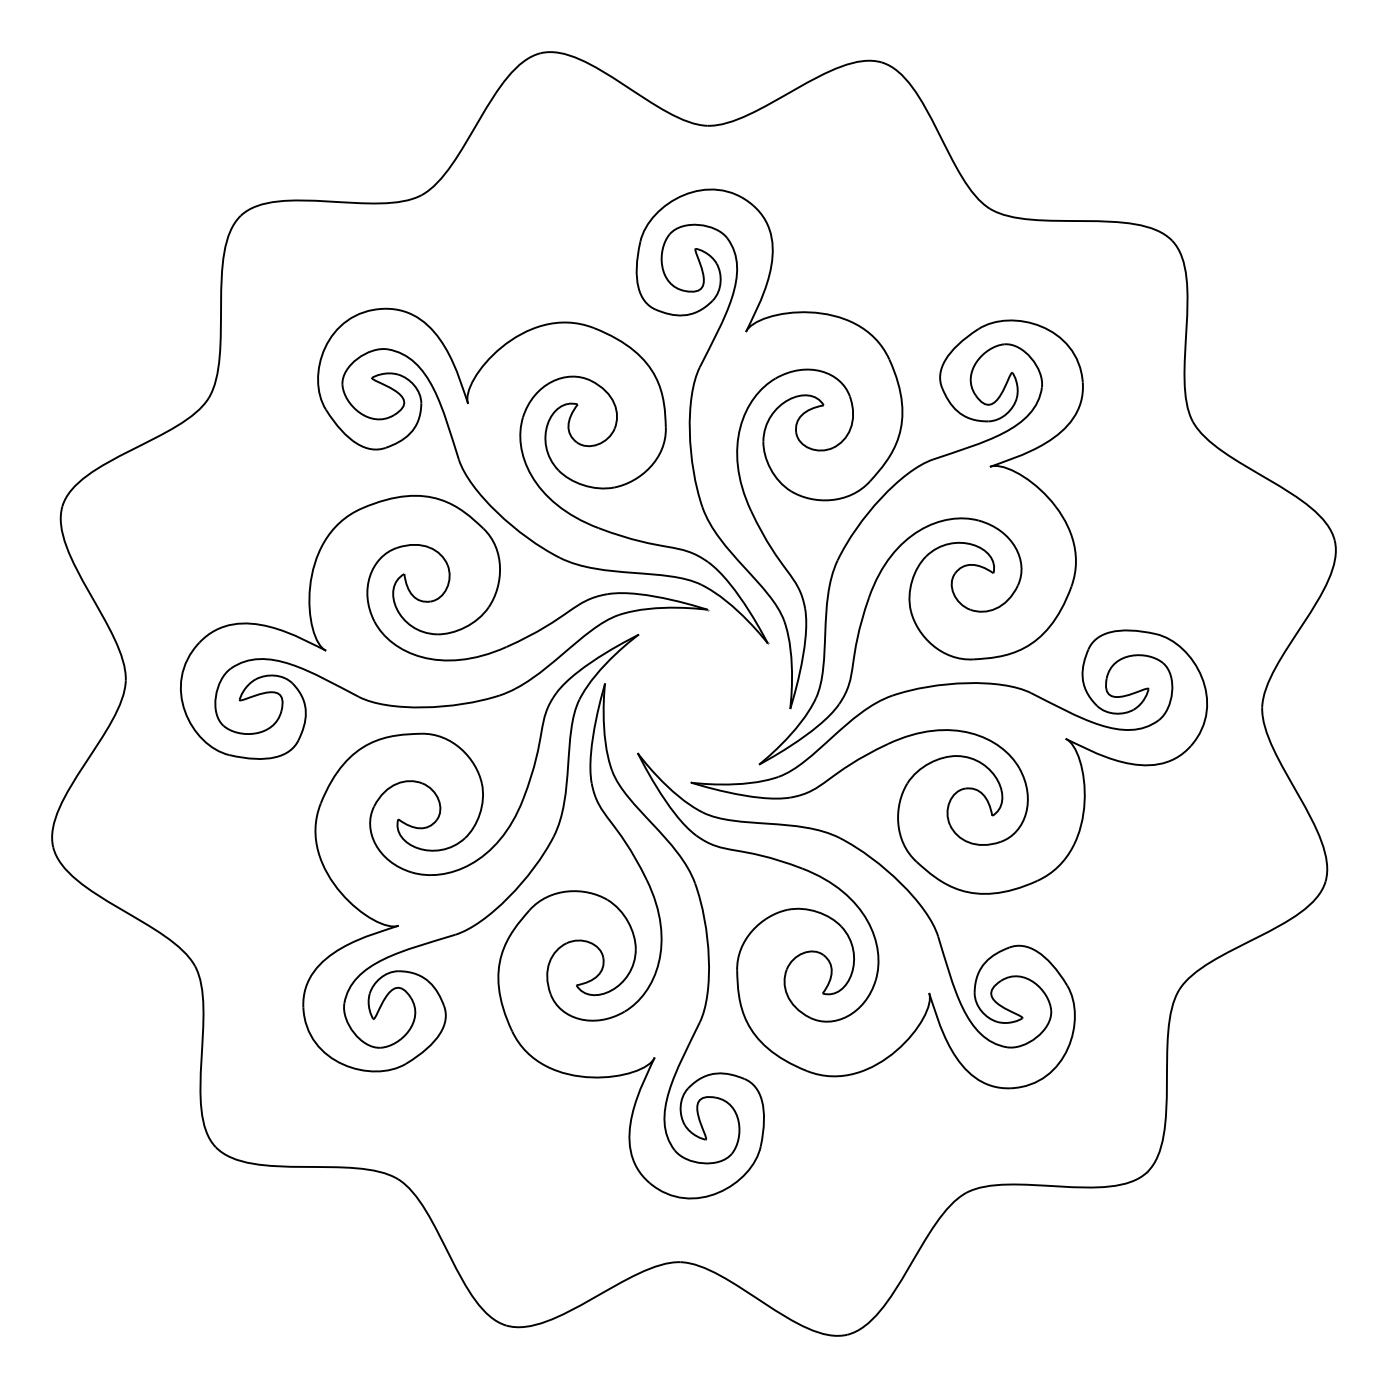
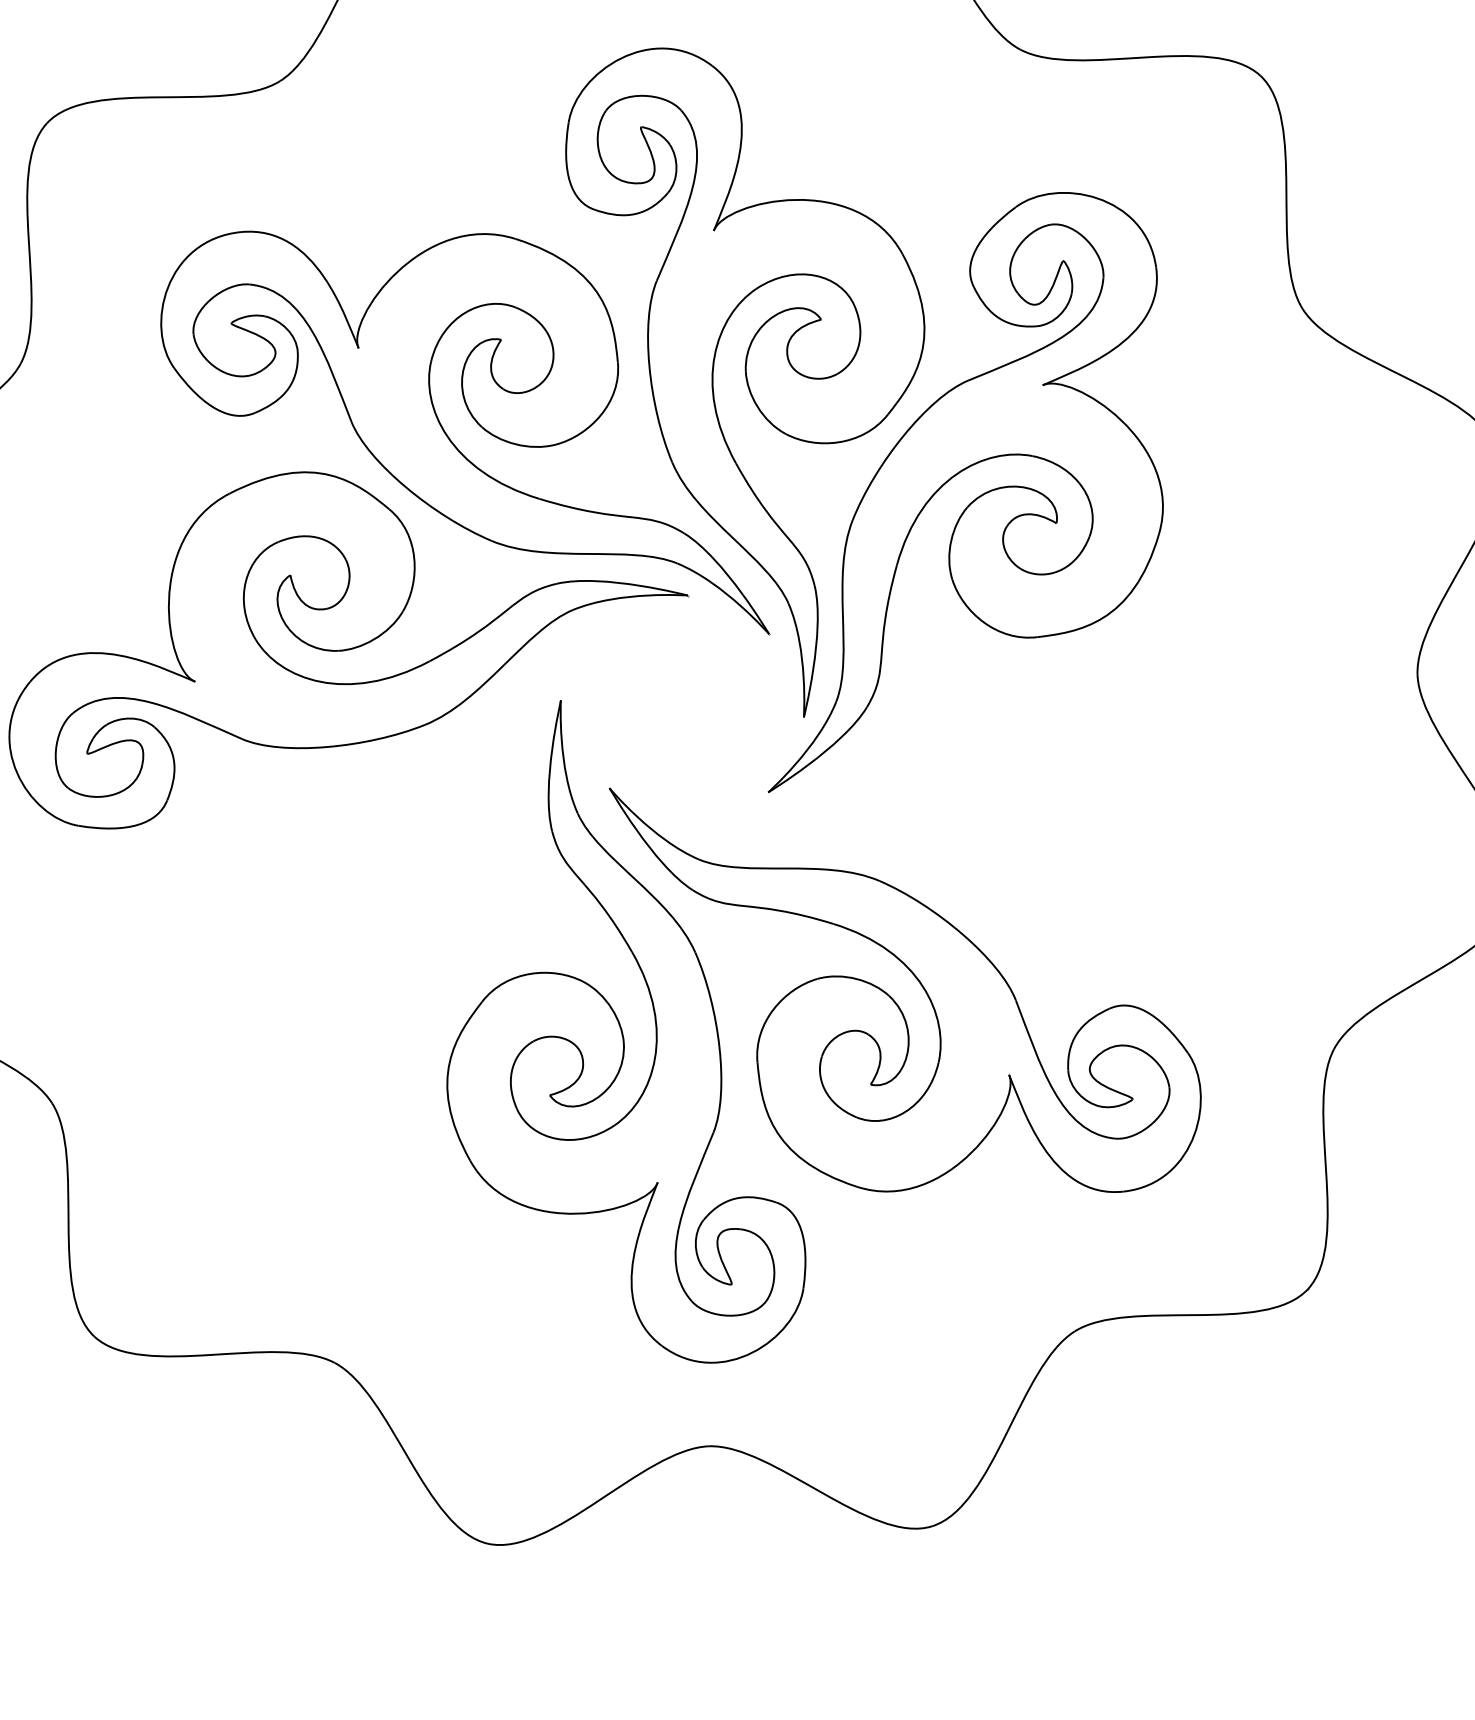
part: (948, 761) -> (1014, 772), removed
part: (476, 859) -> (408, 940), removed

